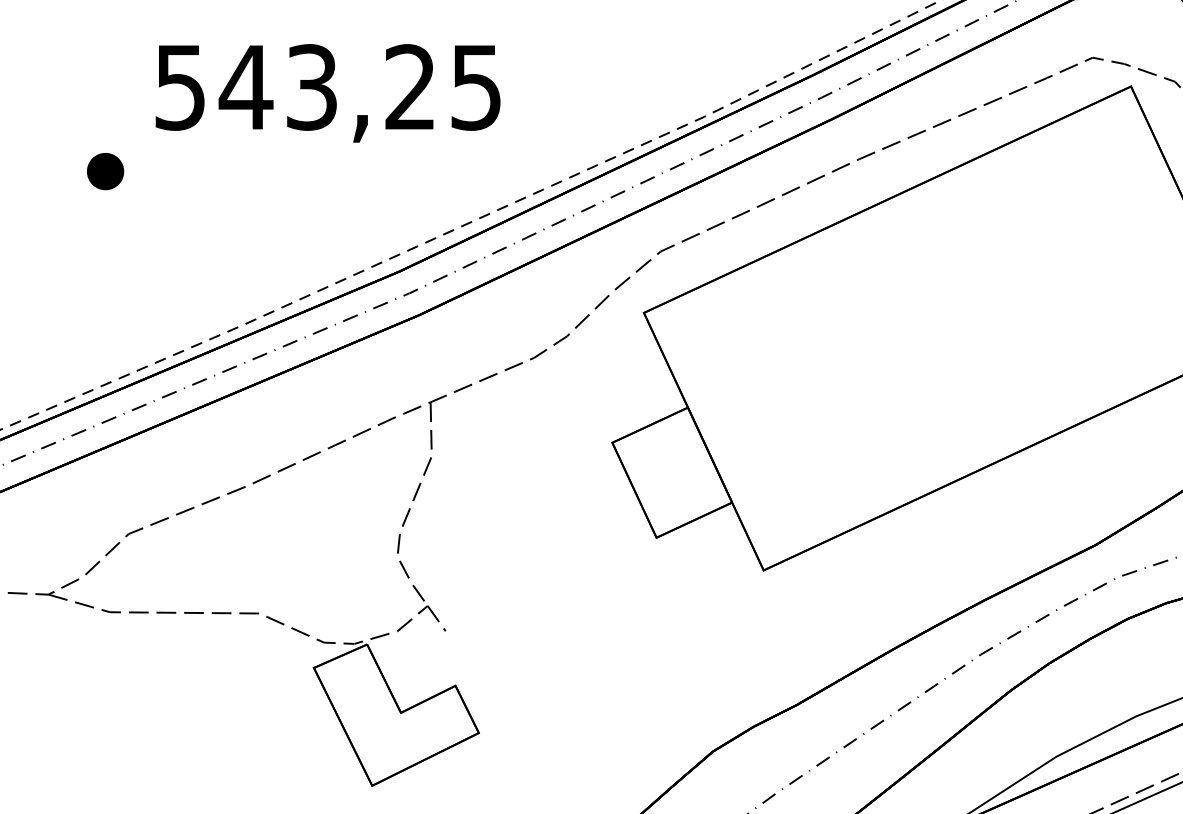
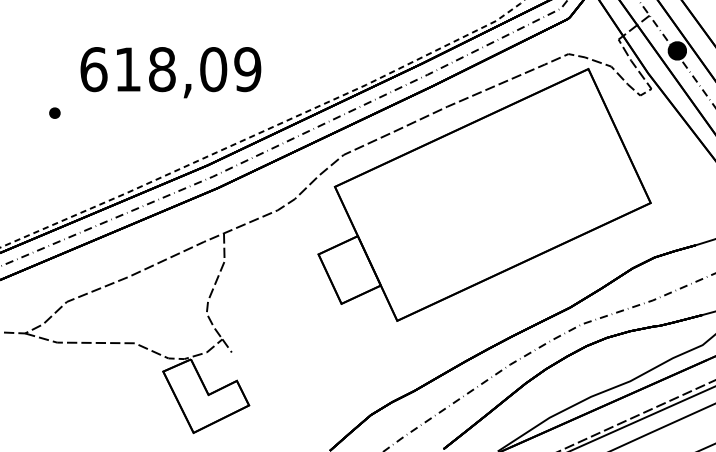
text: (327, 87) -> (170, 69), 543,25 -> 618,09
part: (104, 169) -> (54, 112), size x0.6

